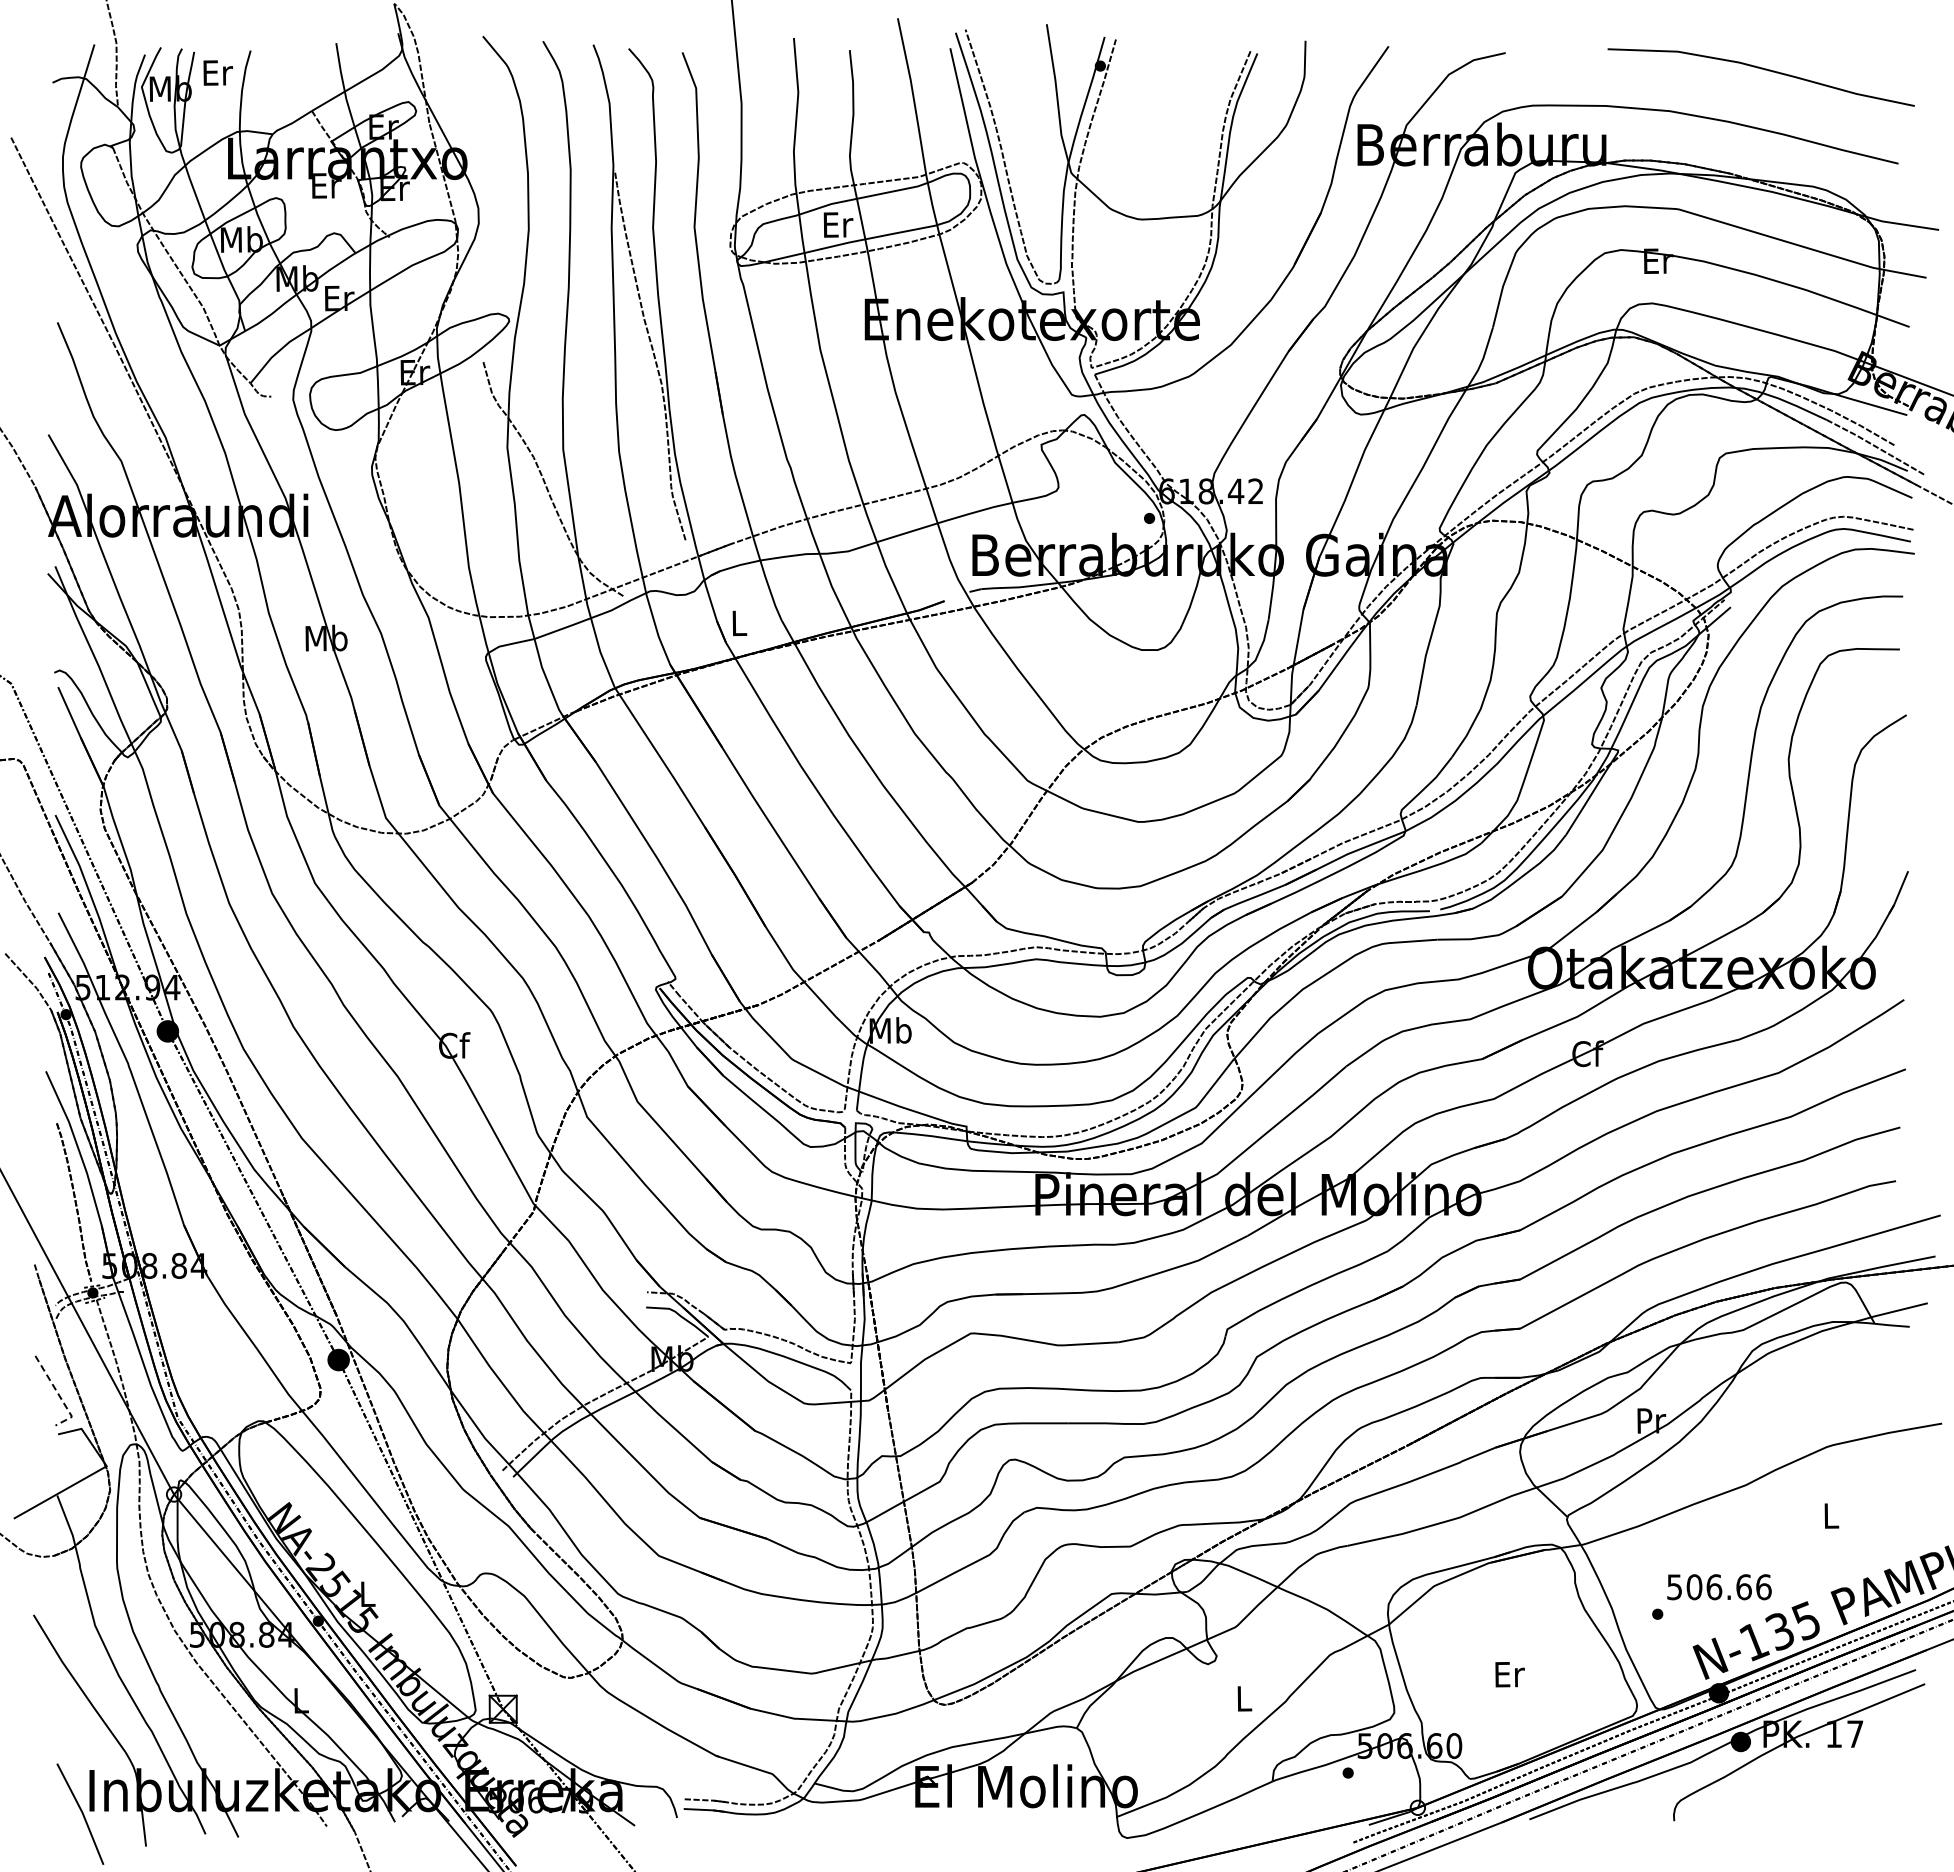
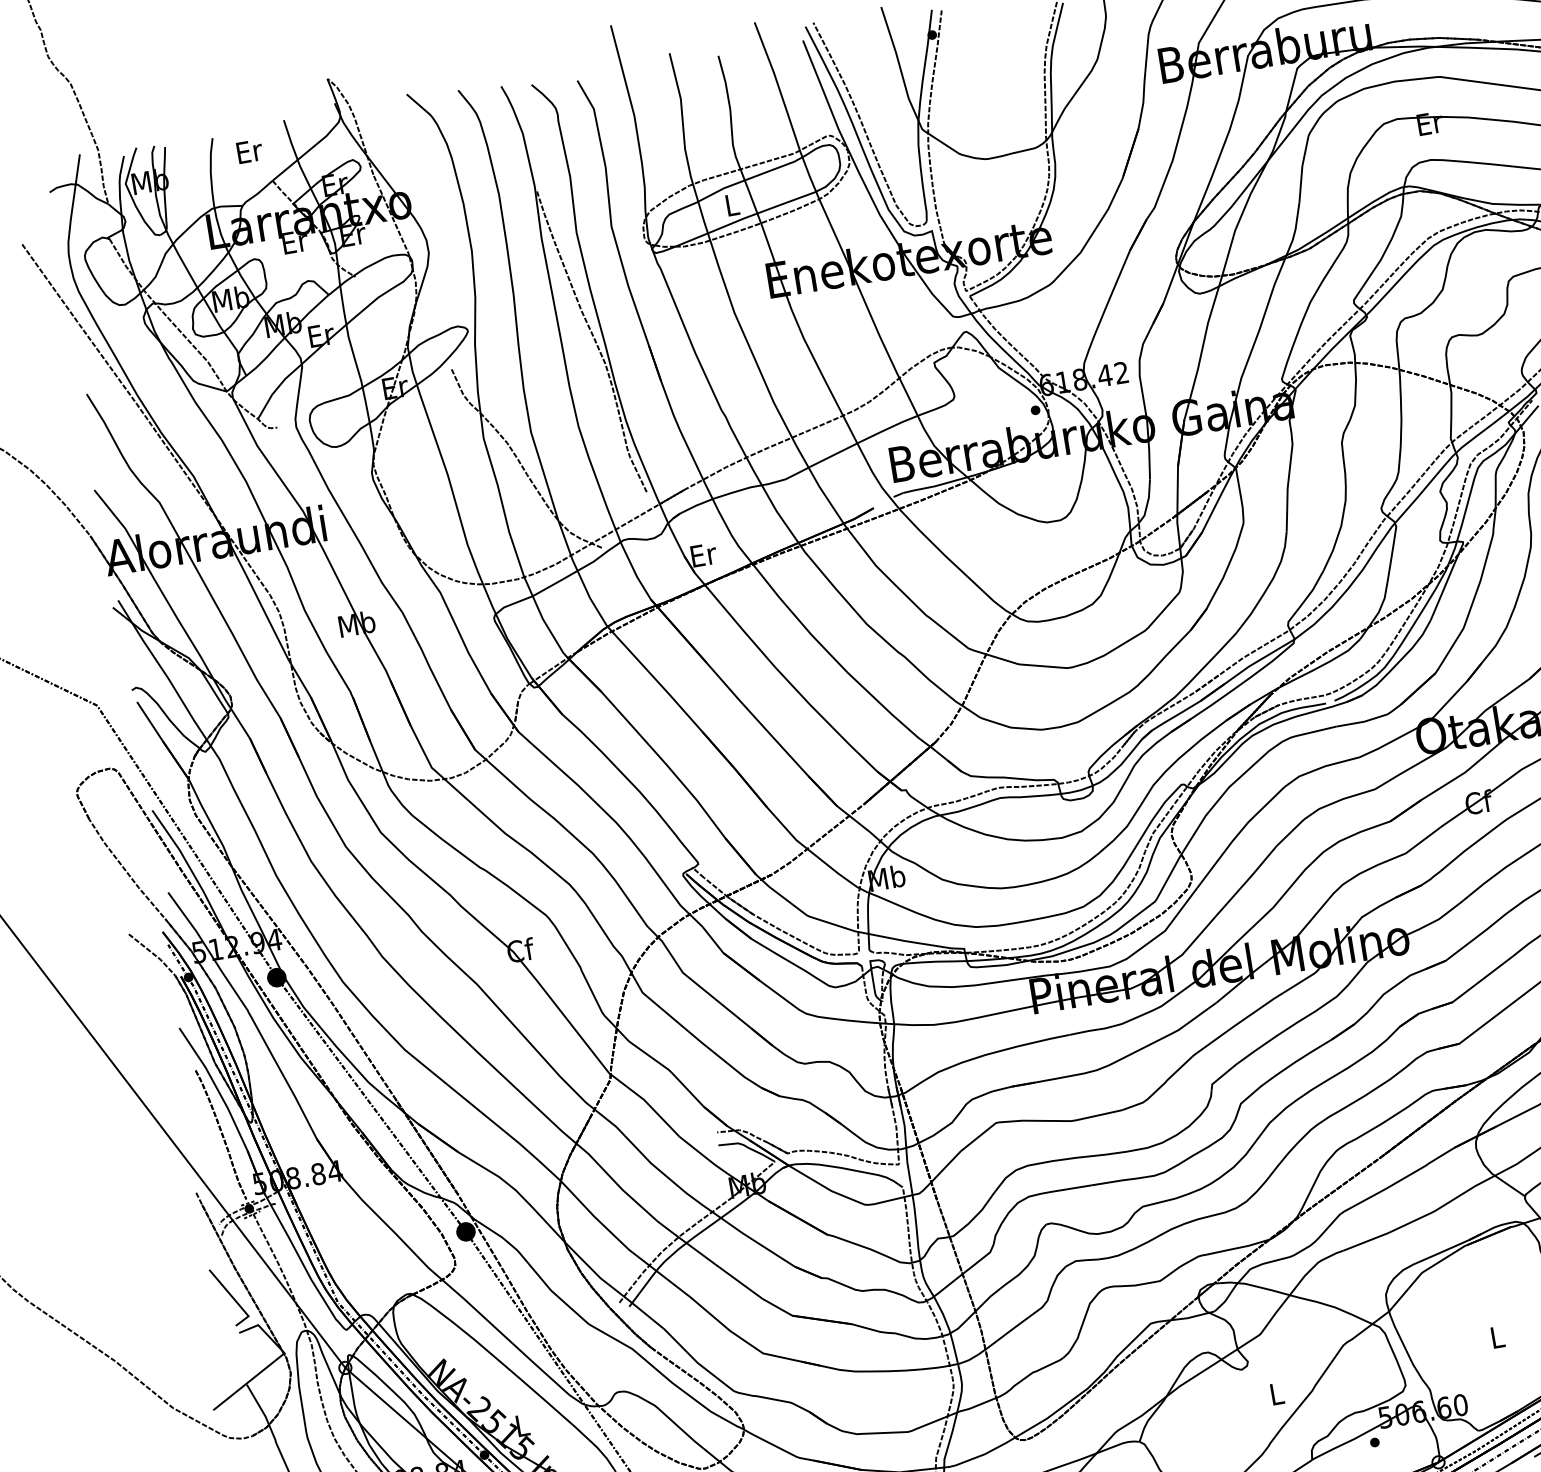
text: (217, 72) -> (249, 151), moved
text: (838, 224) -> (732, 204), Er -> L
text: (739, 623) -> (703, 555), L -> Er
line: (58, 1394) -> (234, 1299), dashed -> solid
text: (1509, 1674) -> (1497, 1337), Er -> L

